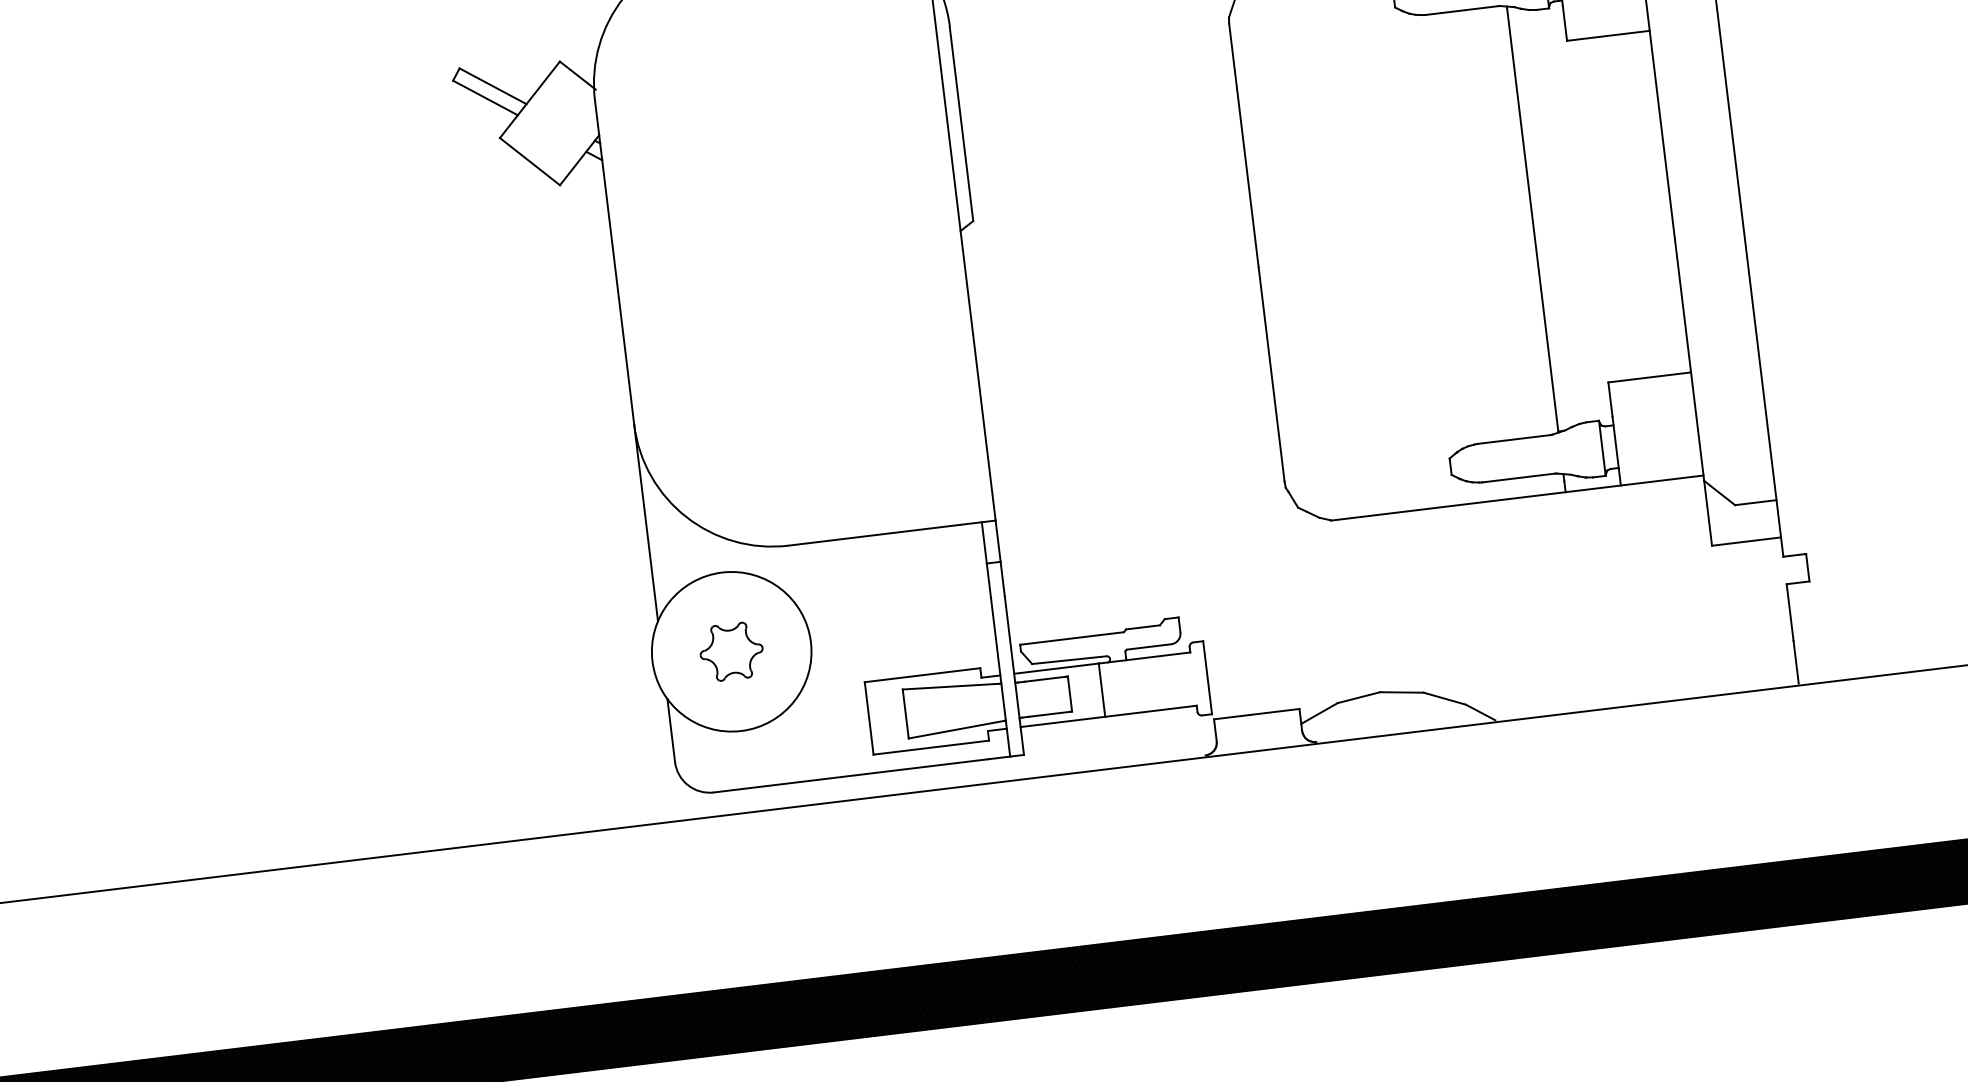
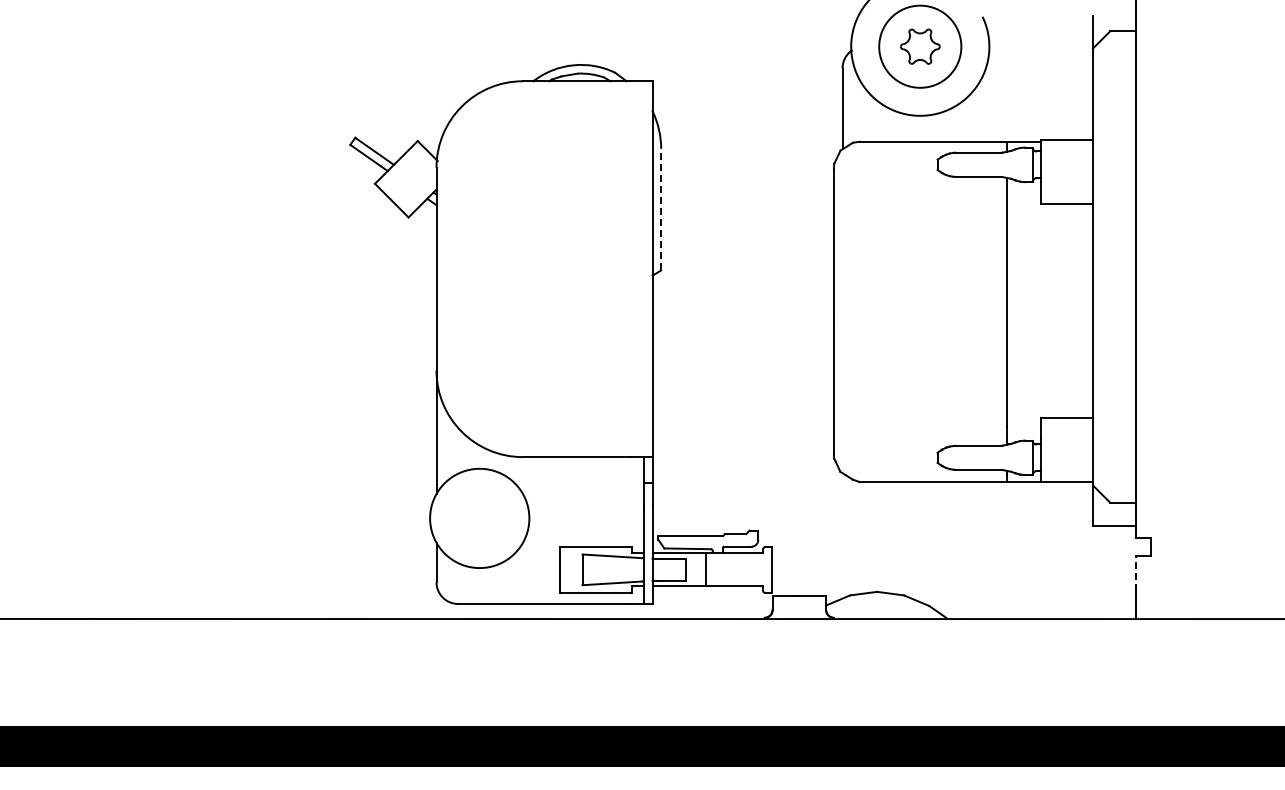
line: (962, 123) -> (661, 209), solid -> dashed
line: (1790, 612) -> (1136, 573), solid -> dashed
part: (731, 651) -> (479, 518), removed

